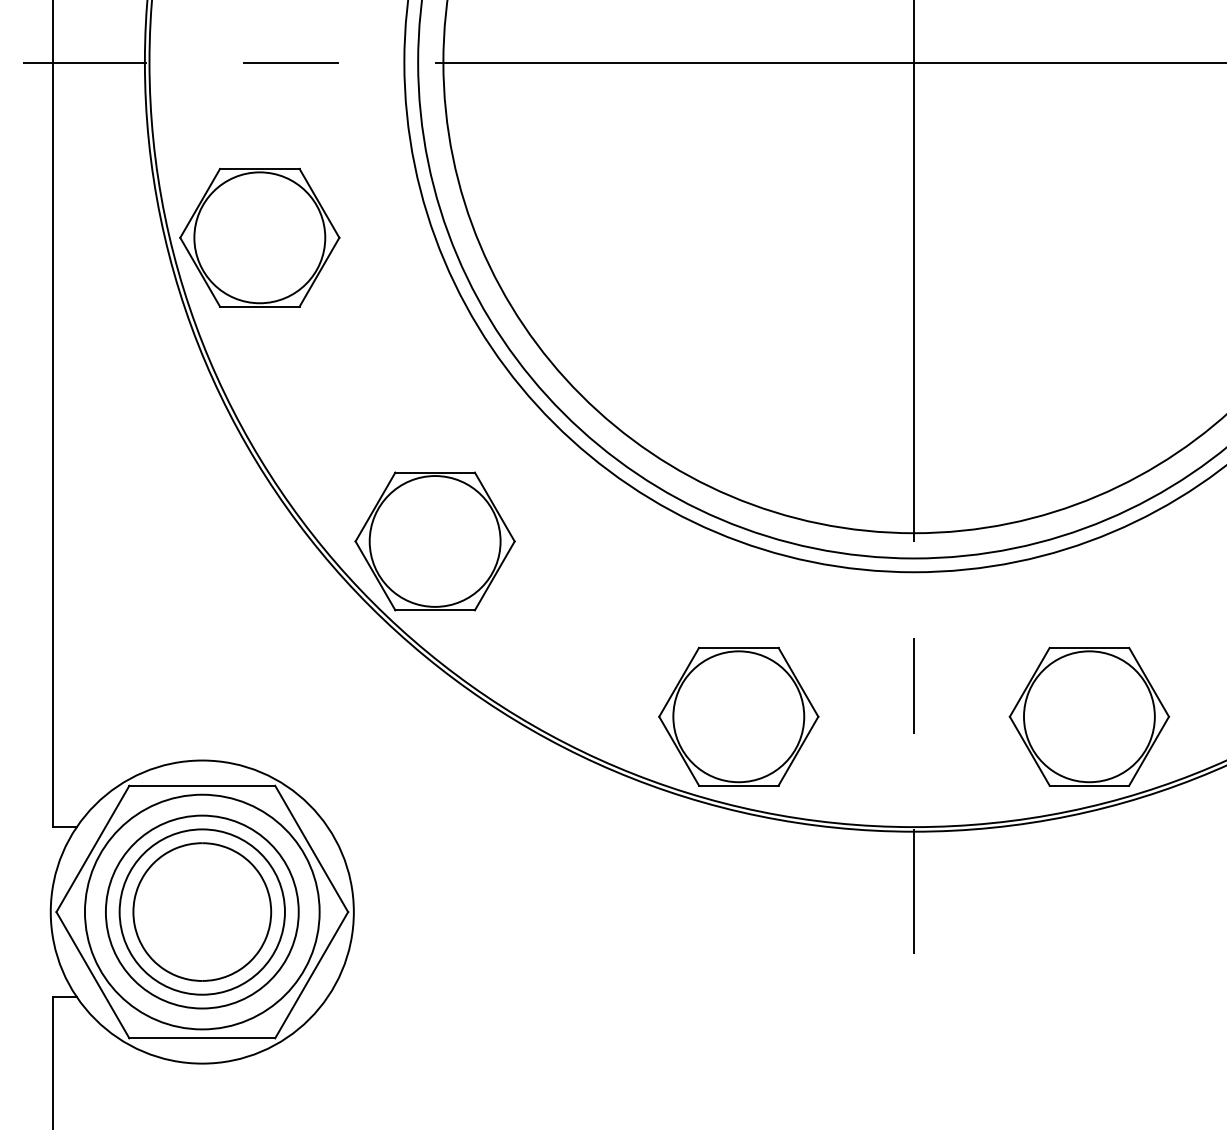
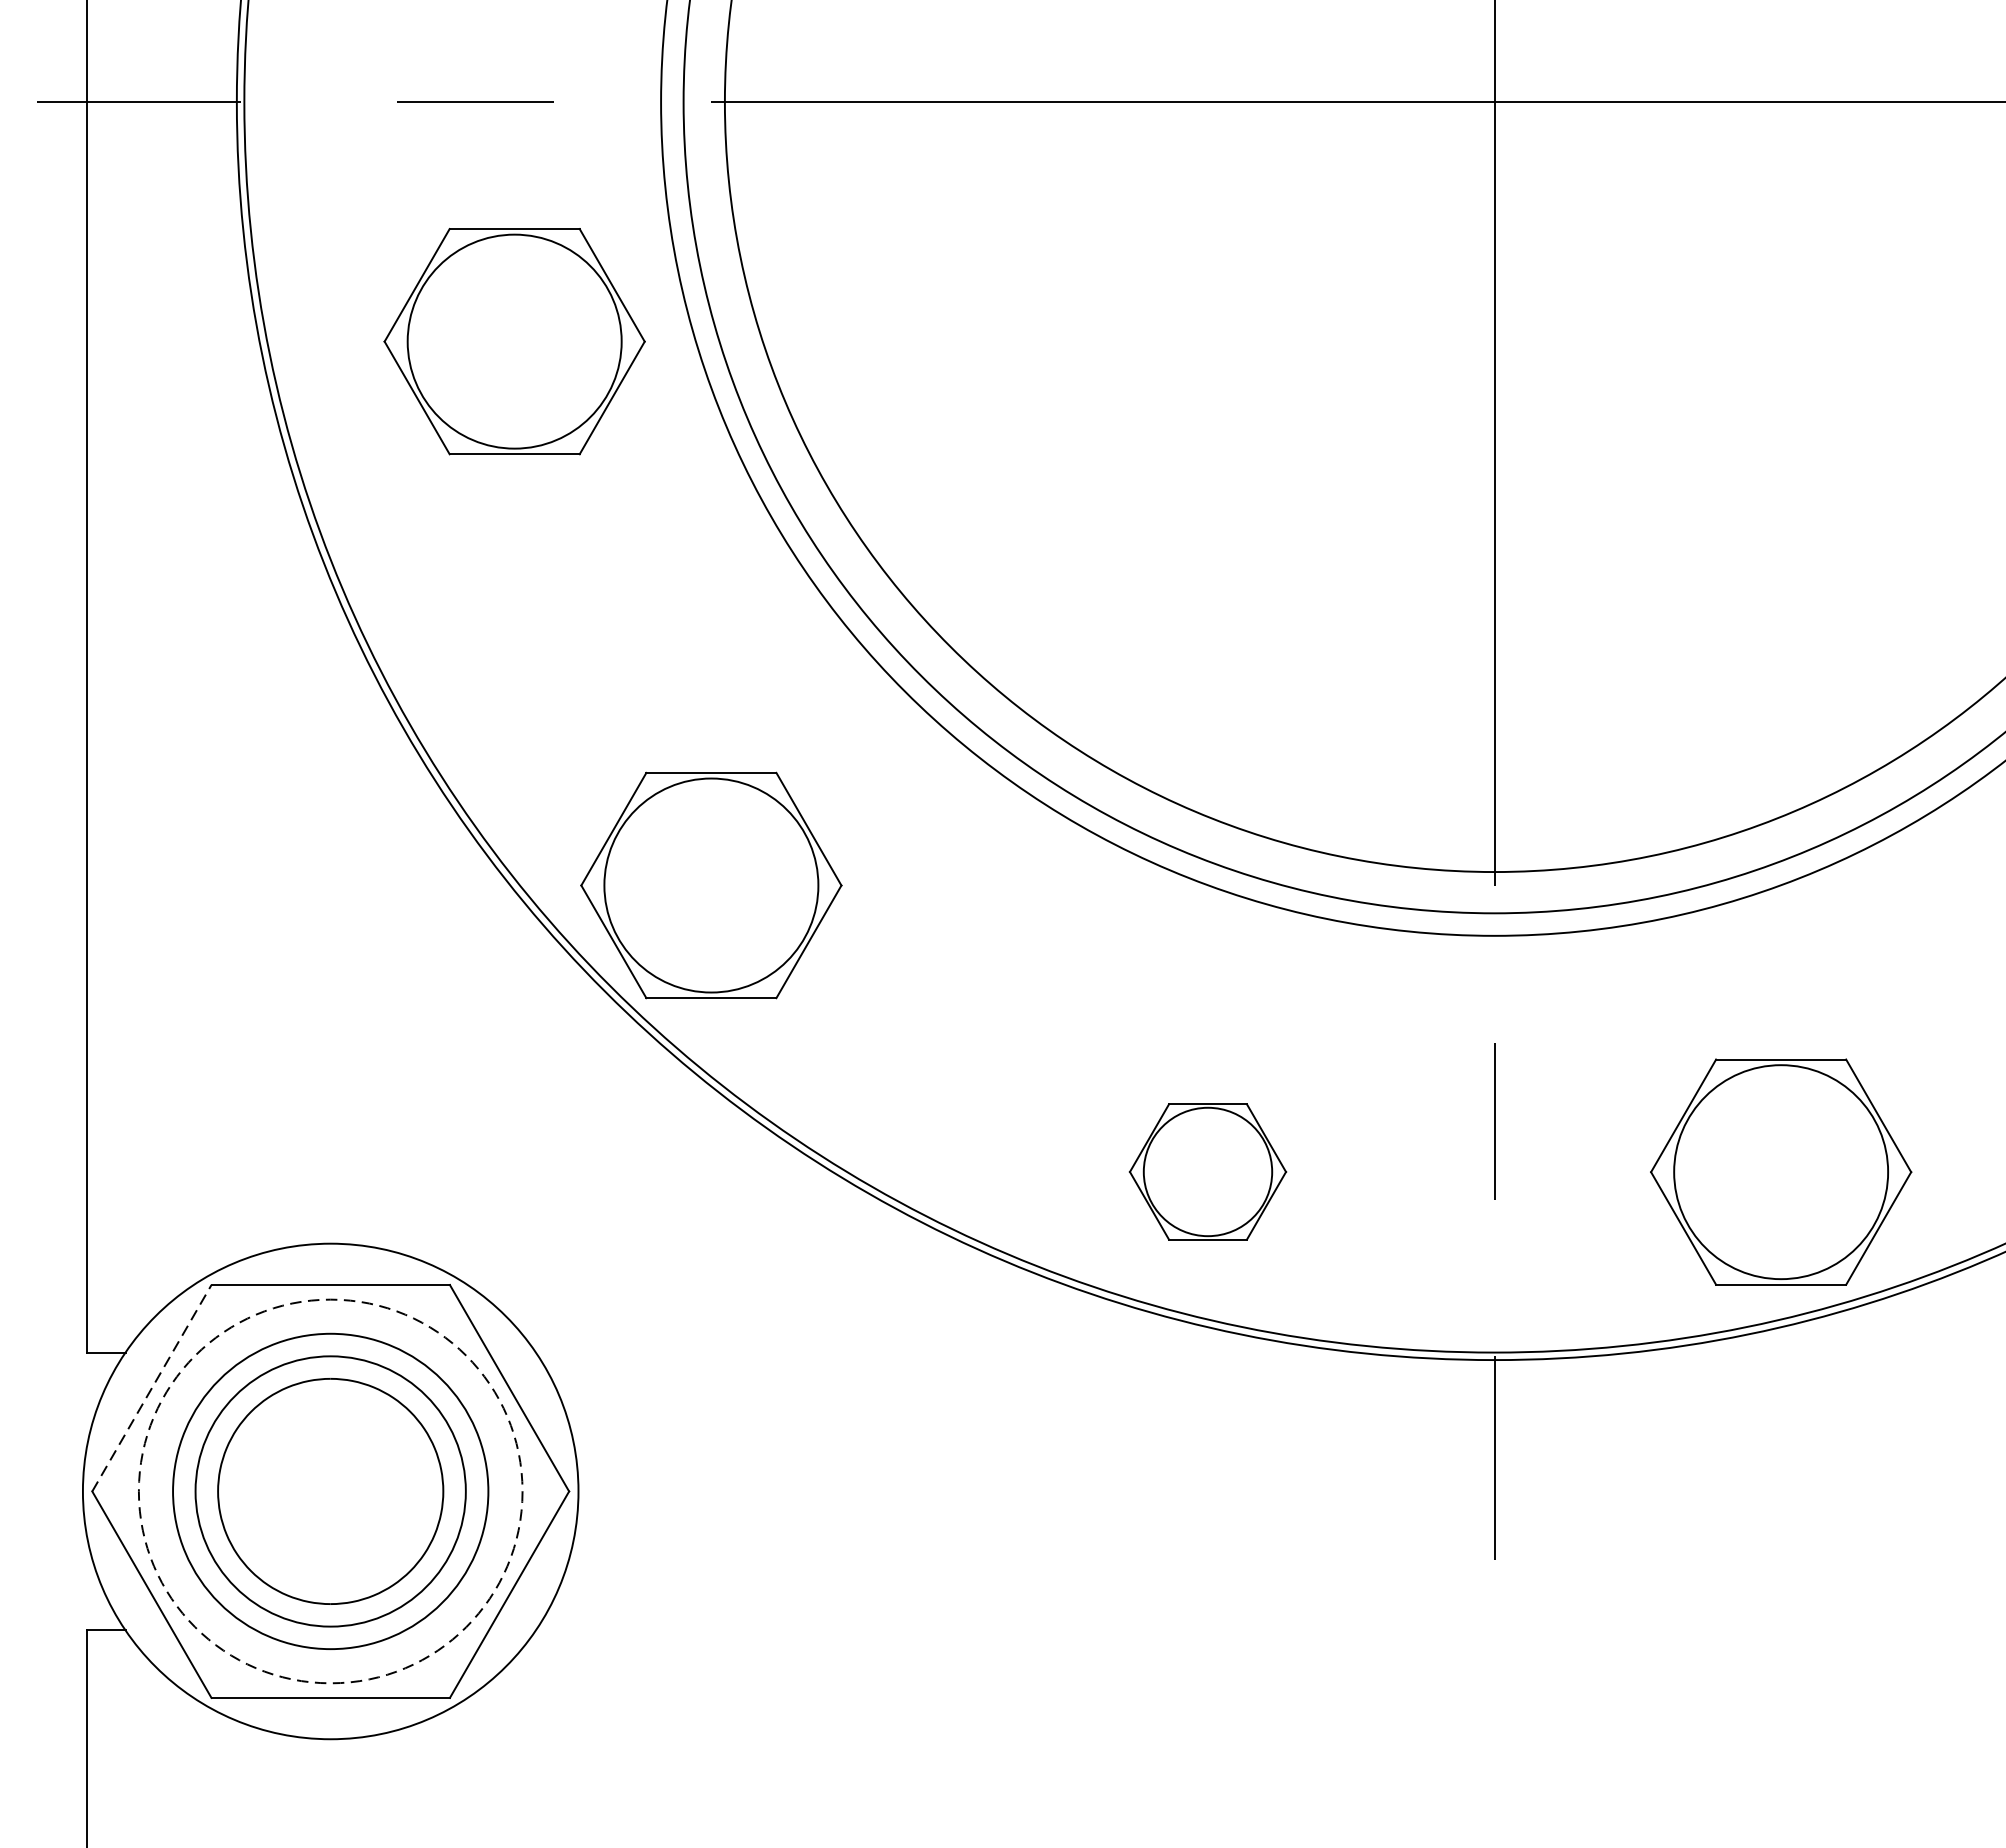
part: (259, 237) -> (514, 341), moved
part: (738, 716) -> (1207, 1171), size x0.6
line: (92, 848) -> (151, 1387), solid -> dashed
circle: (201, 911) -> (329, 1490), solid -> dashed

